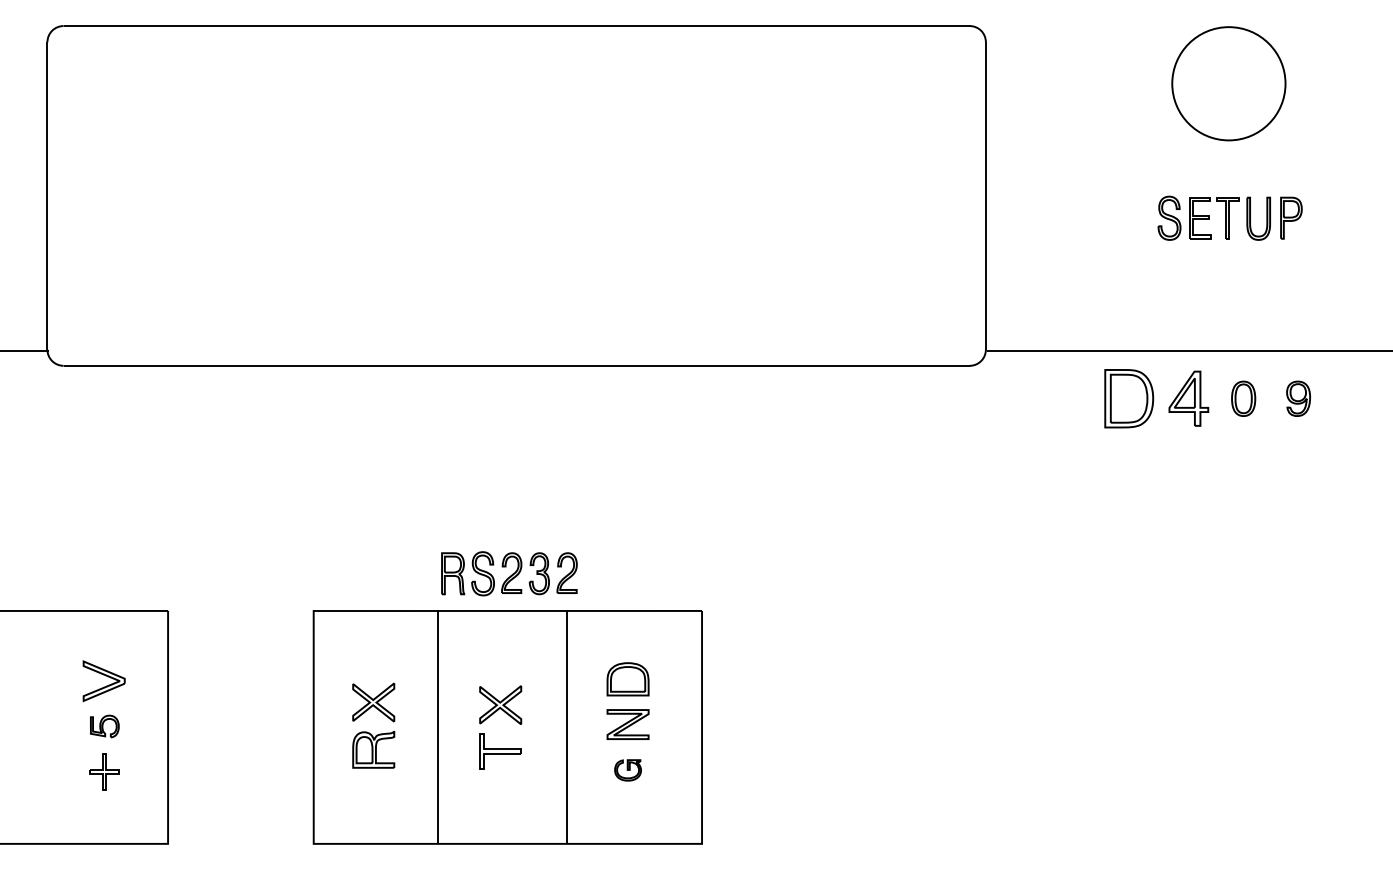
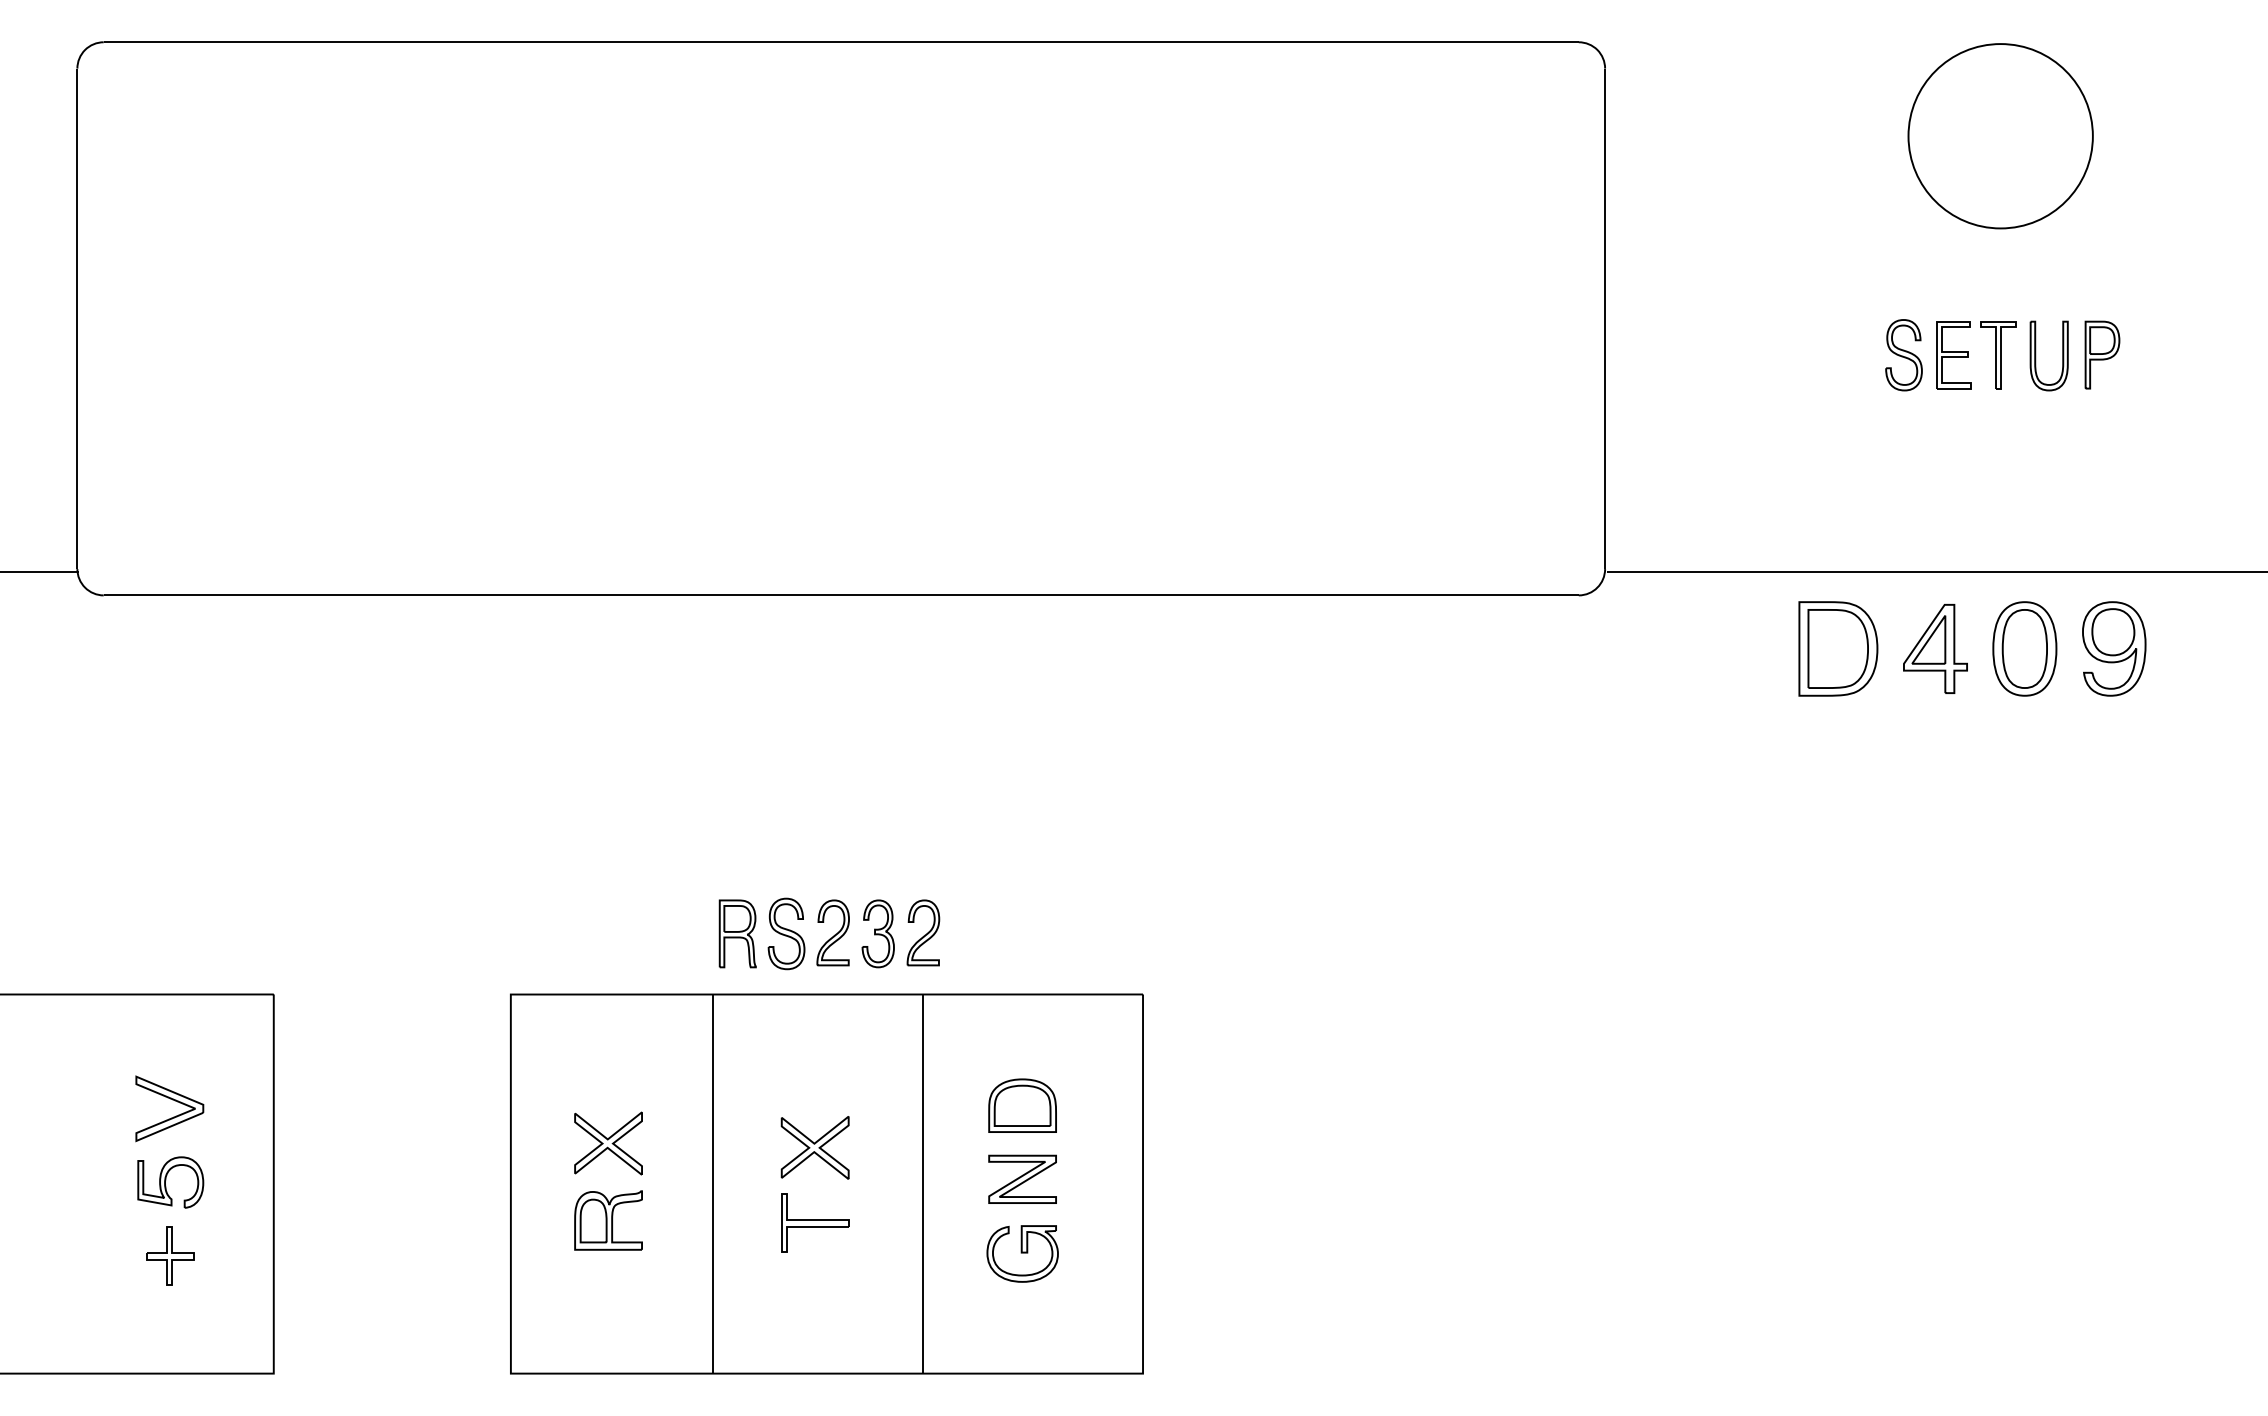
part: (1243, 398) -> (2024, 648), size x1.67
part: (1298, 398) -> (2113, 648), size x1.67
part: (104, 726) -> (170, 1182), size x1.43
part: (627, 770) -> (1021, 1254), size x1.67

